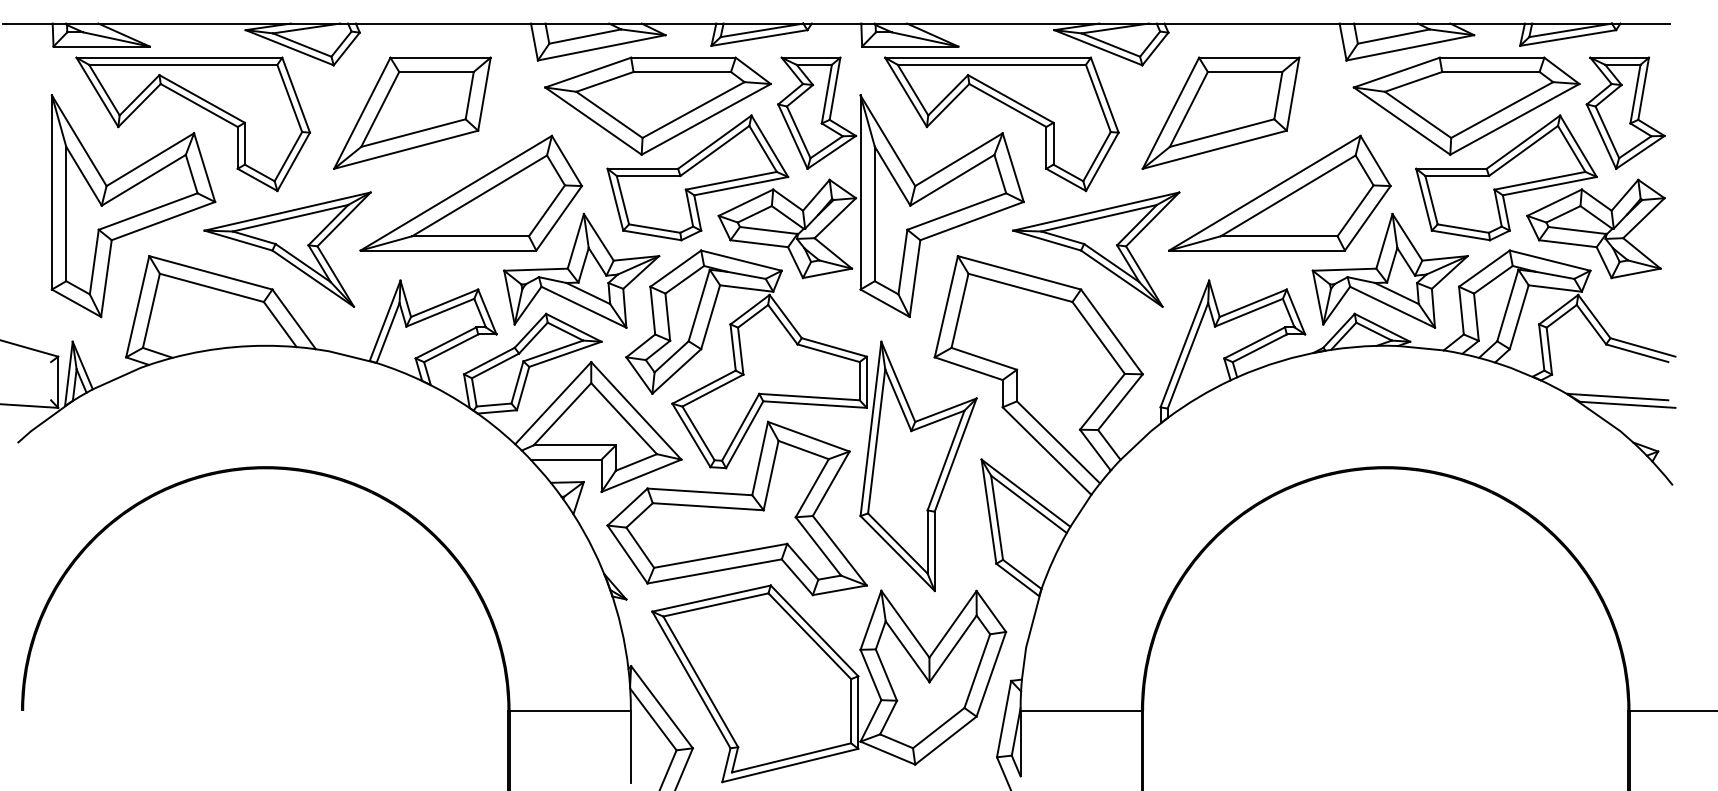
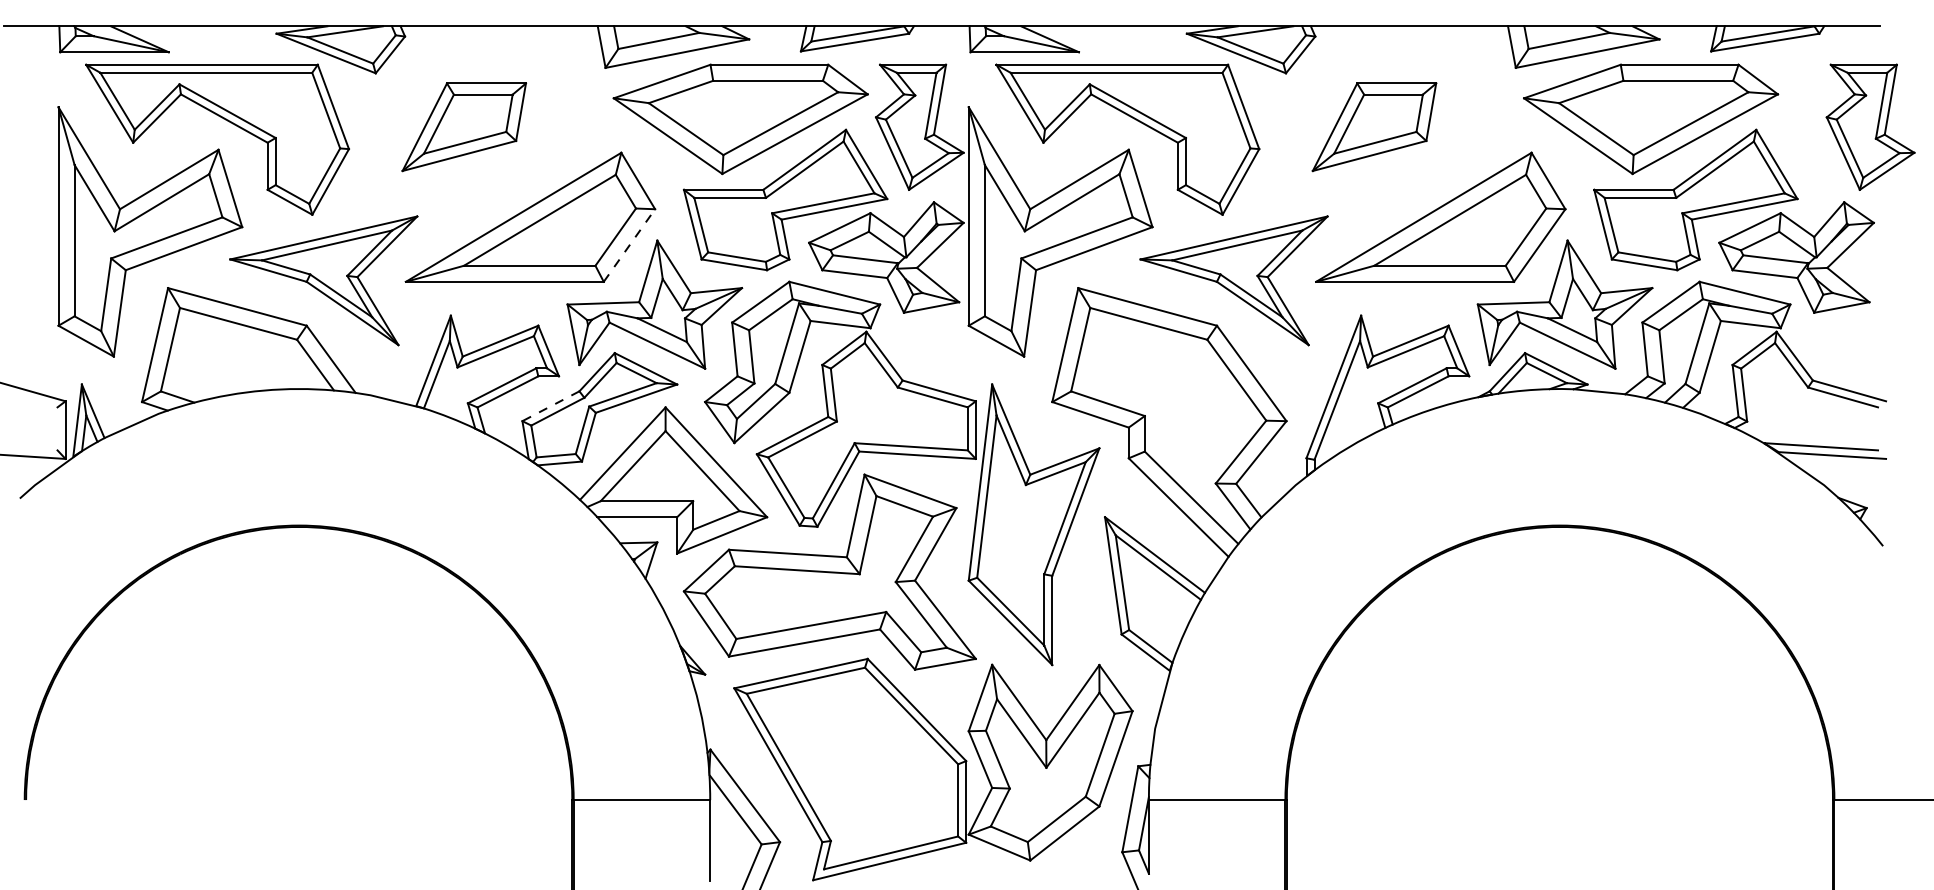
part: (412, 112) -> (464, 126), size x0.7
part: (1220, 112) -> (1373, 126), size x0.7
part: (1625, 112) -> (1870, 126), moved
line: (559, 218) -> (629, 245), solid -> dashed
line: (489, 361) -> (551, 406), solid -> dashed

